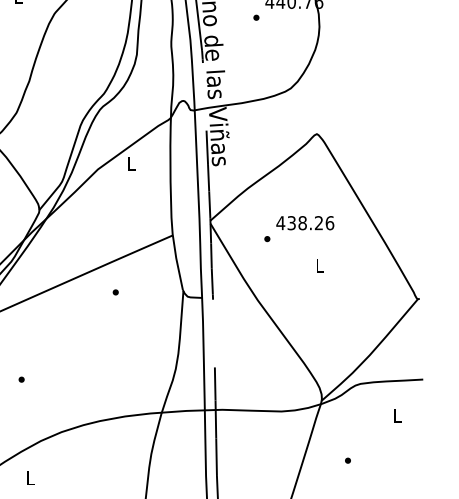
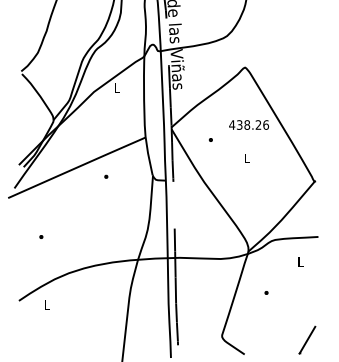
text: (304, 222) -> (248, 124), moved

